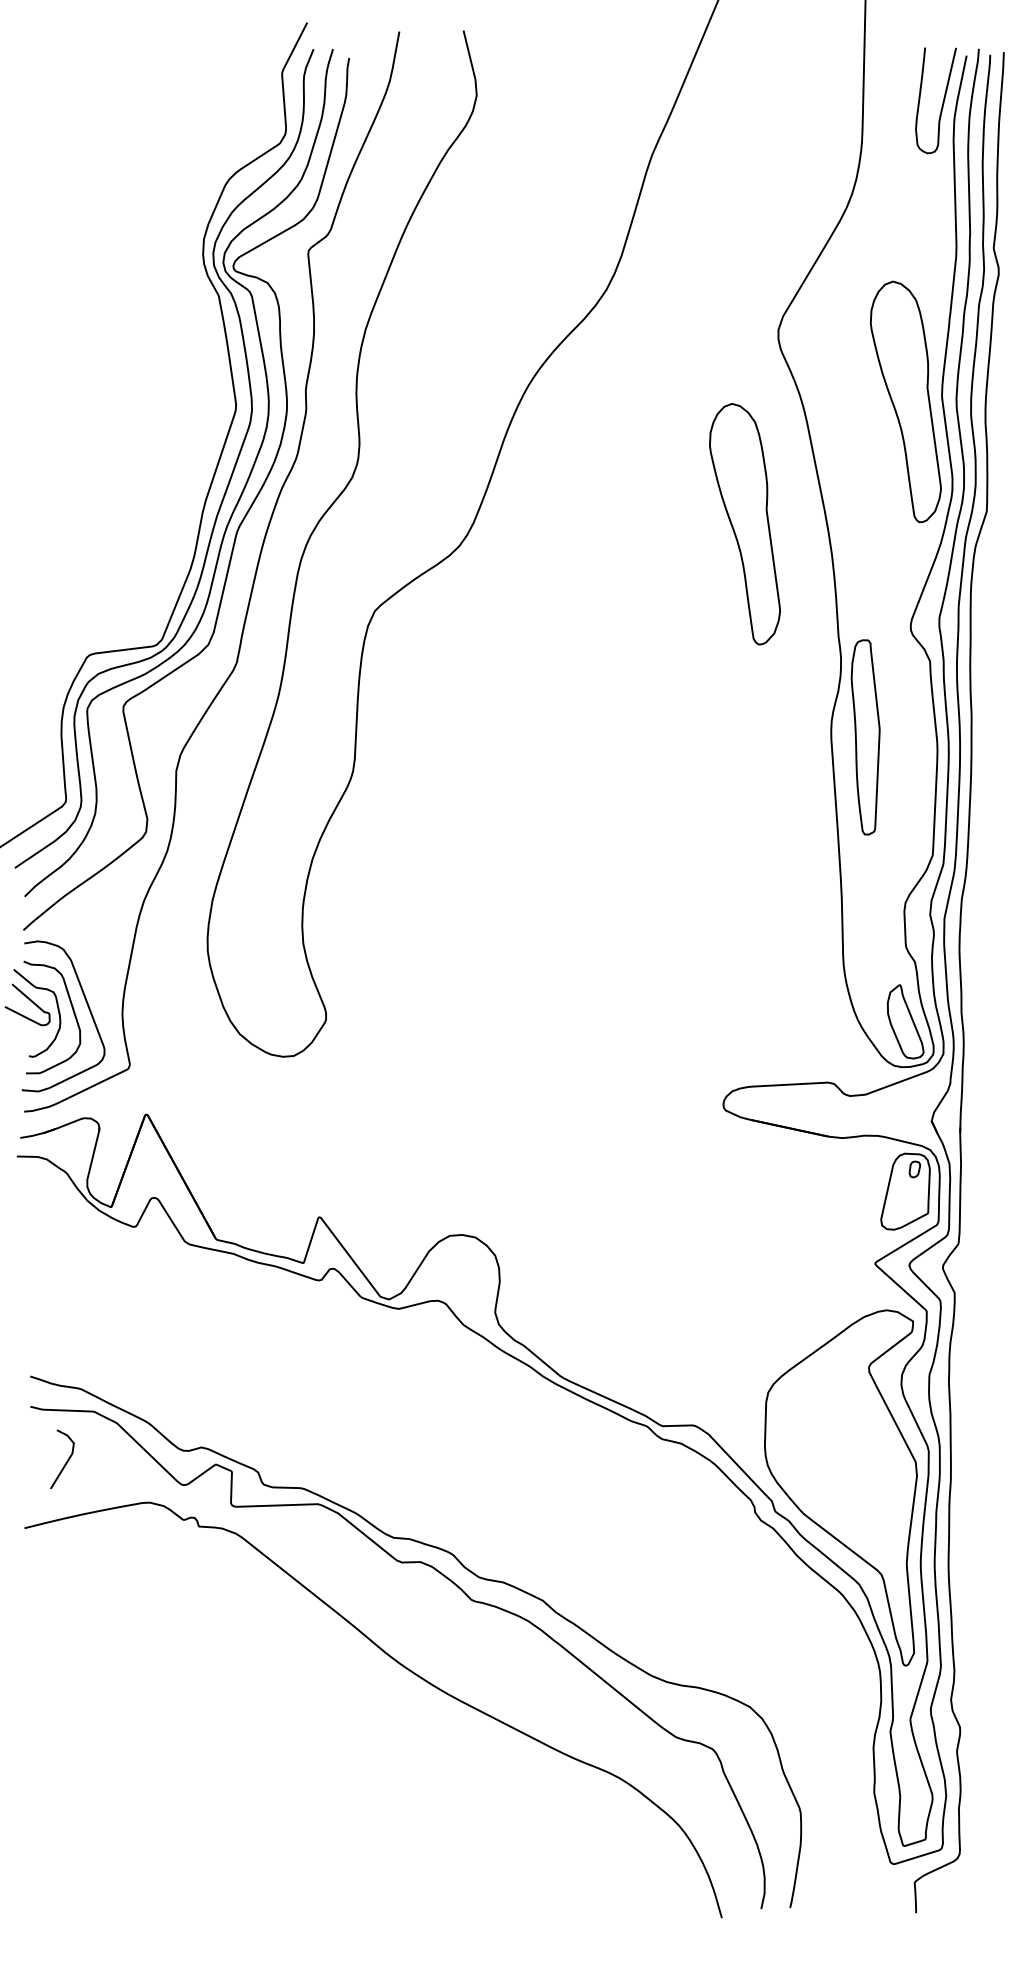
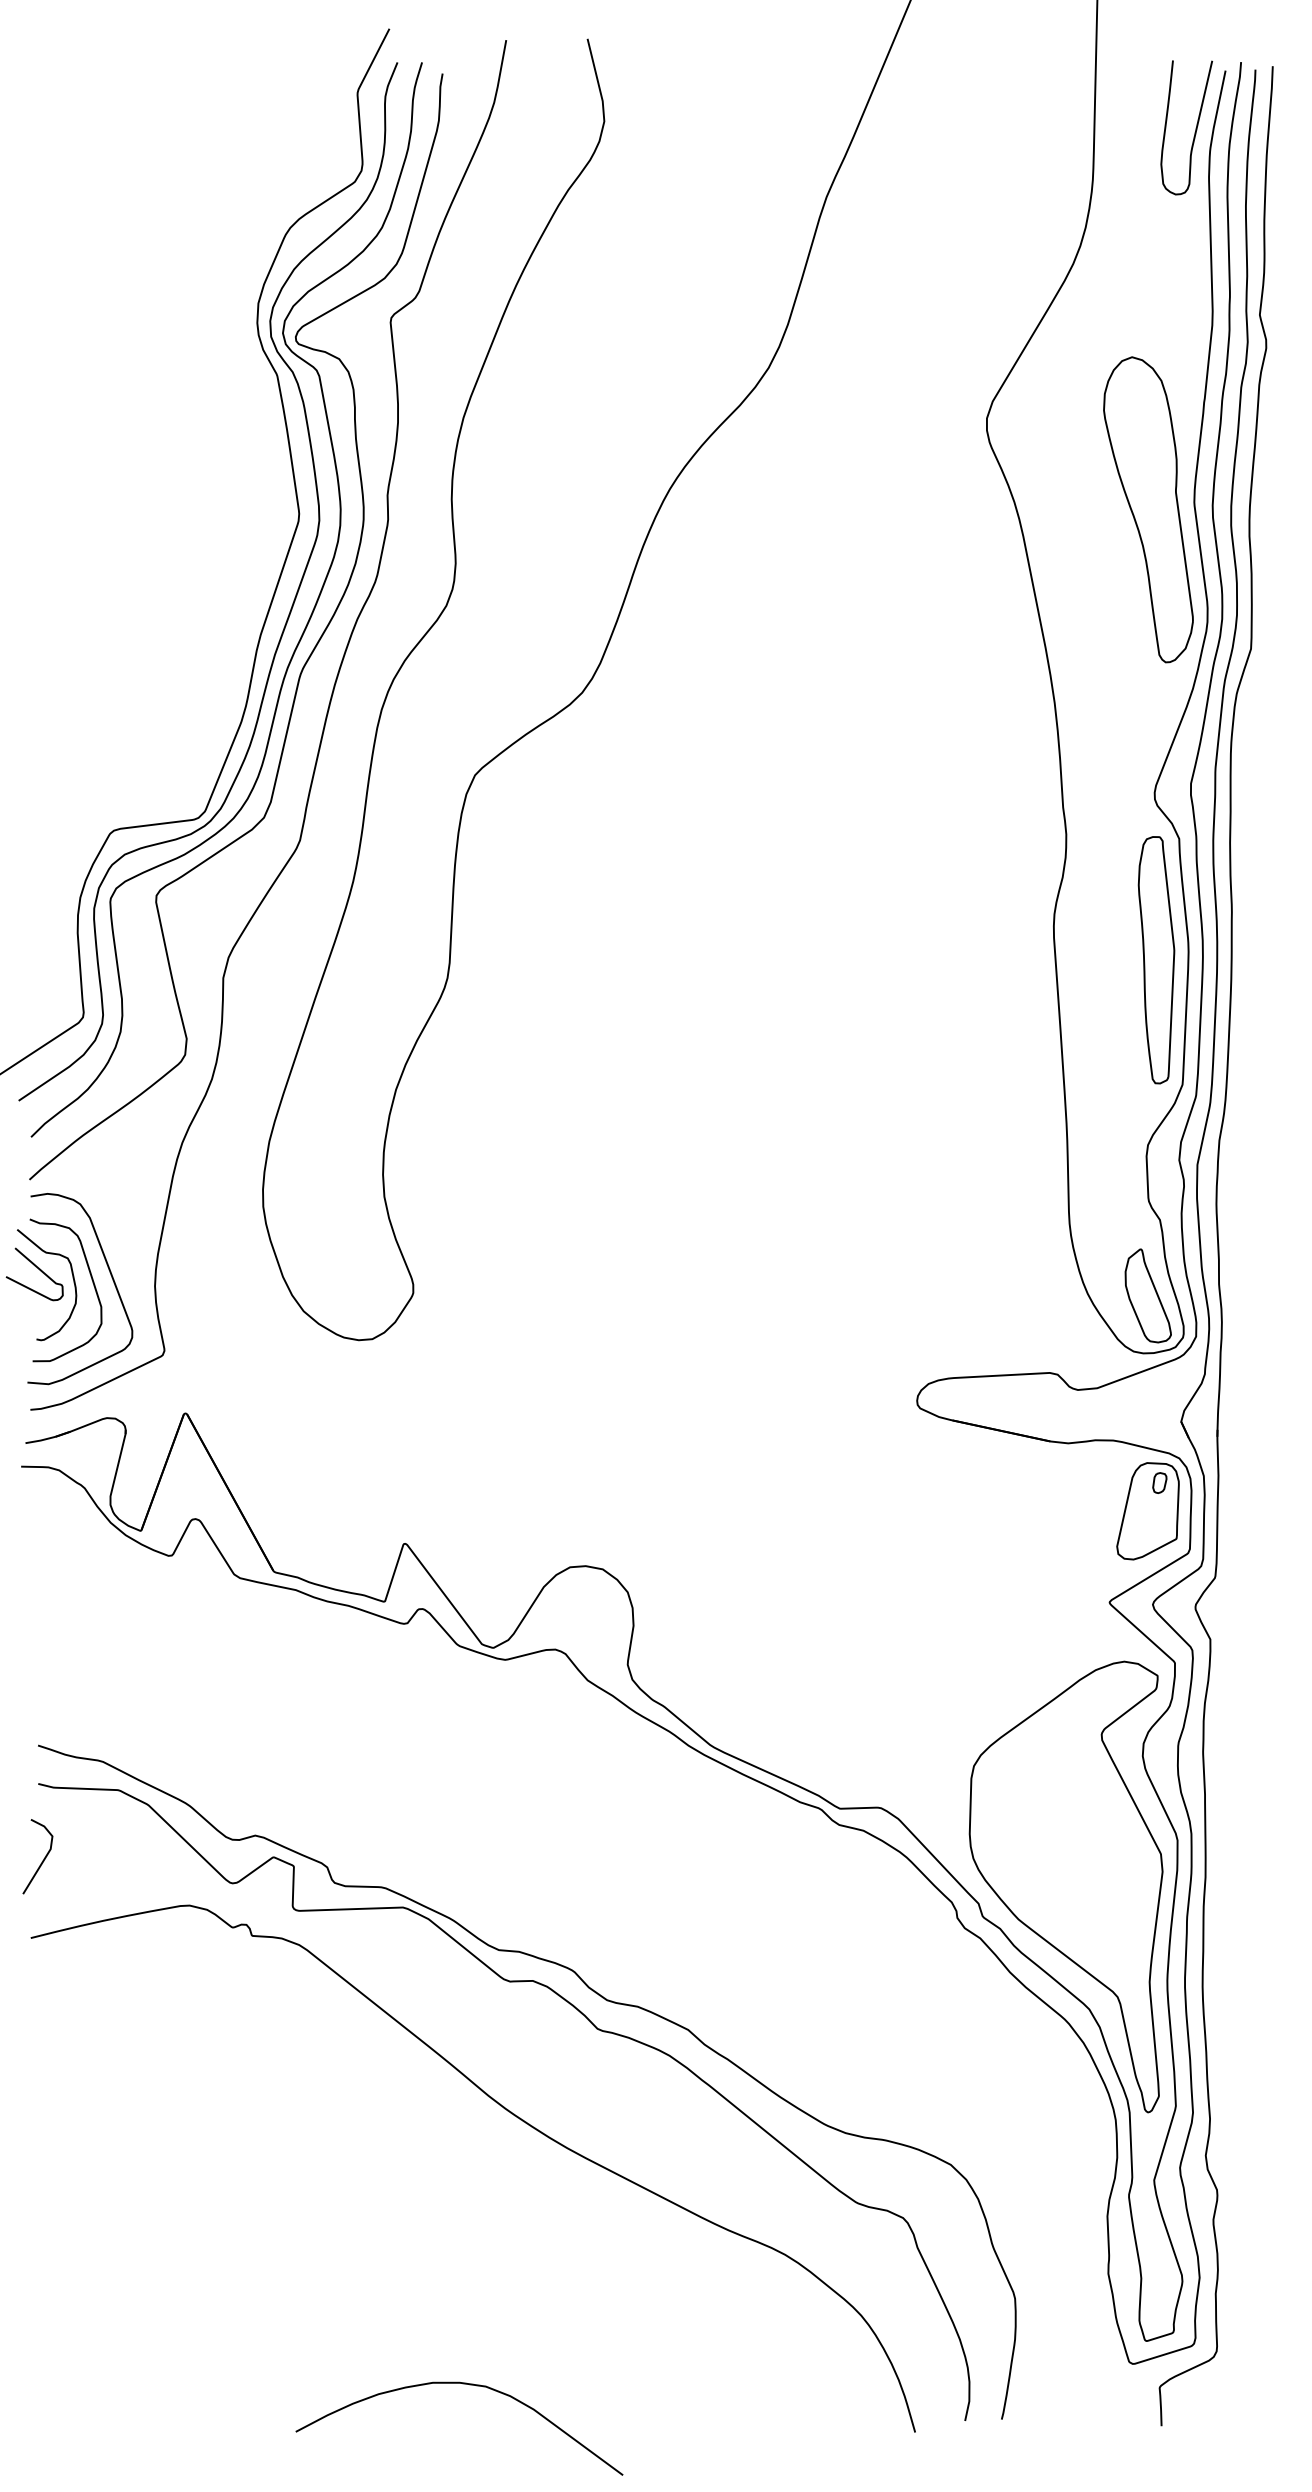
part: (745, 523) -> (944, 664), removed
part: (865, 737) -> (1156, 960), moved
line: (66, 1460) -> (43, 1858), moved
curve: (364, 1880) -> (462, 2384), added

